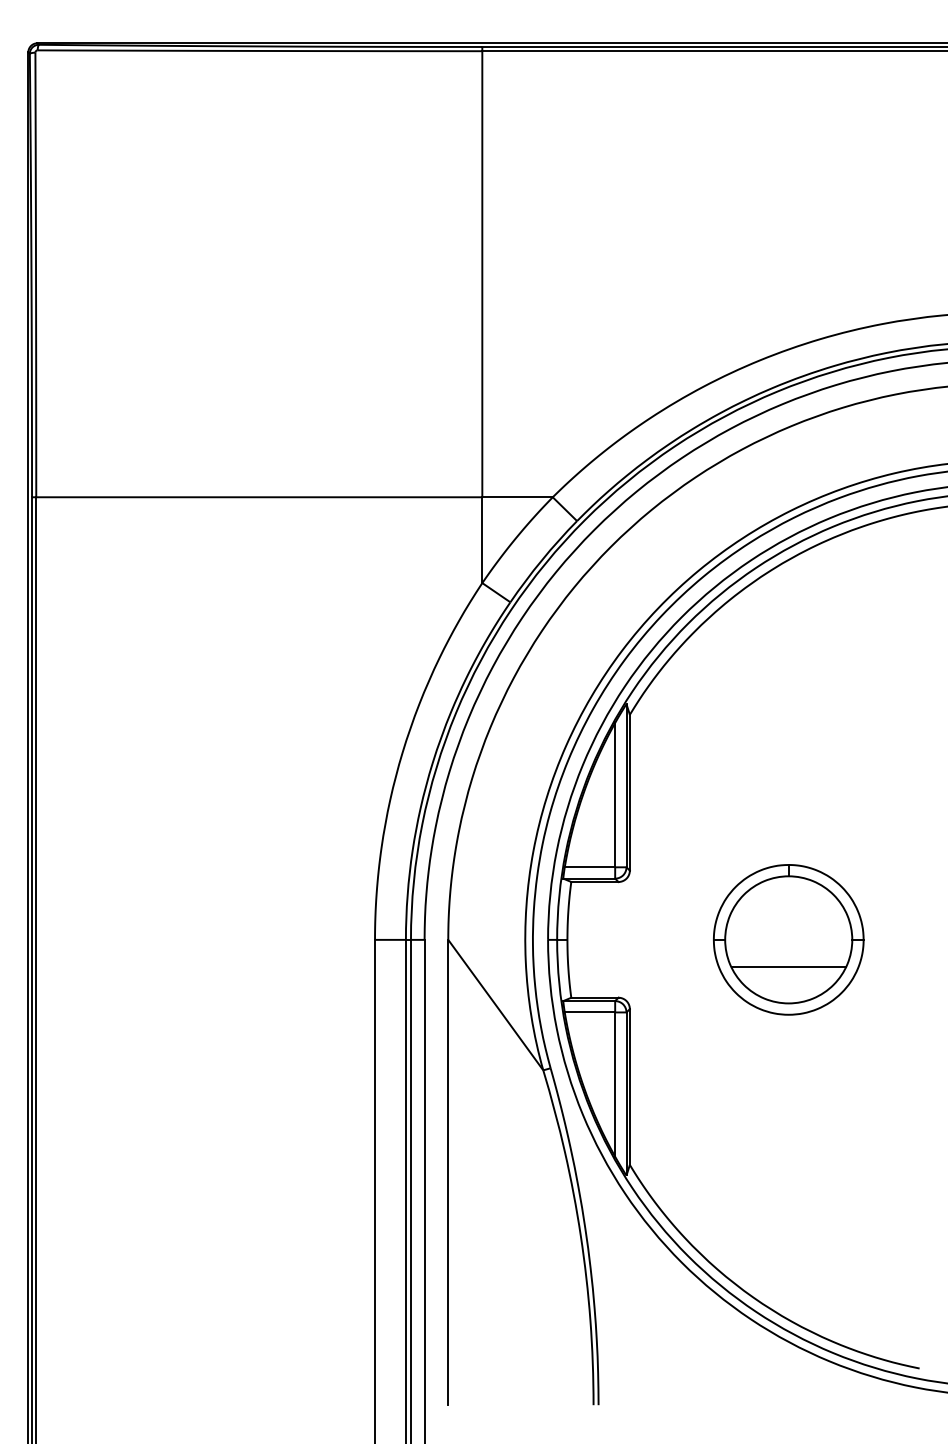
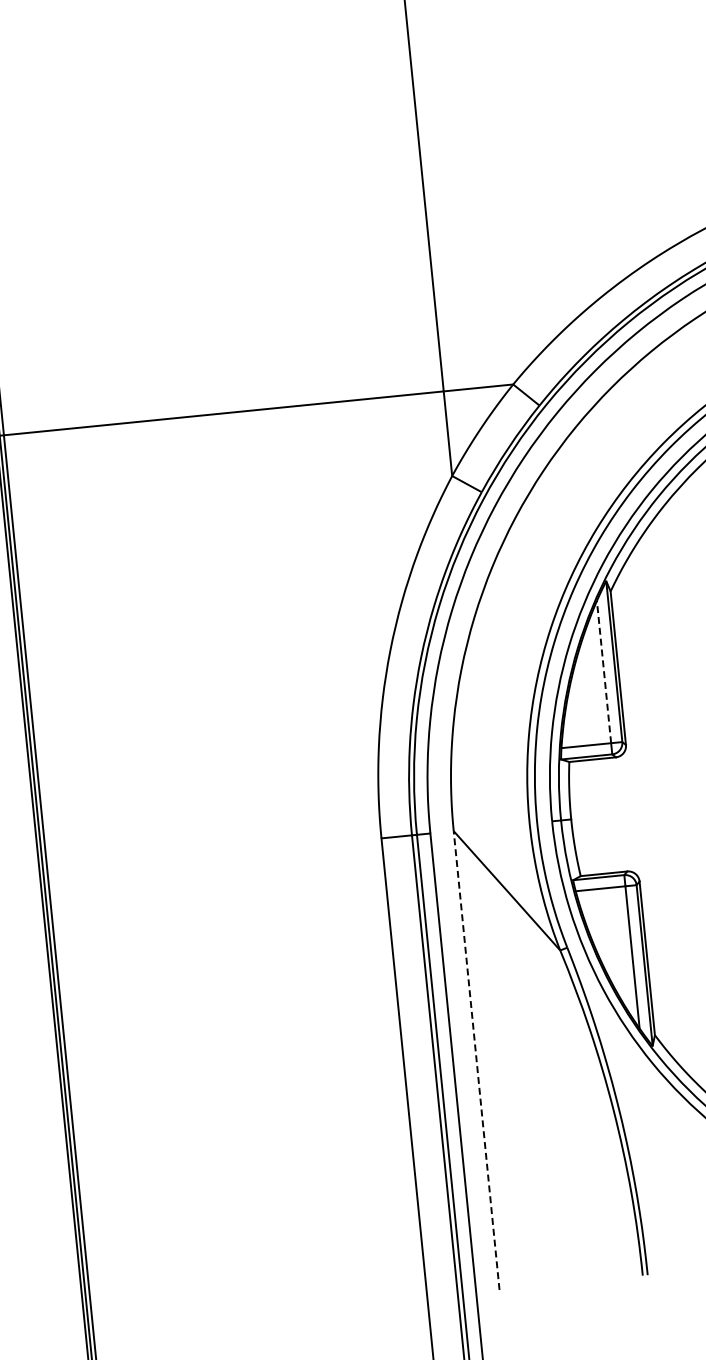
line: (615, 794) -> (604, 671), solid -> dashed
line: (448, 1172) -> (476, 1060), solid -> dashed

